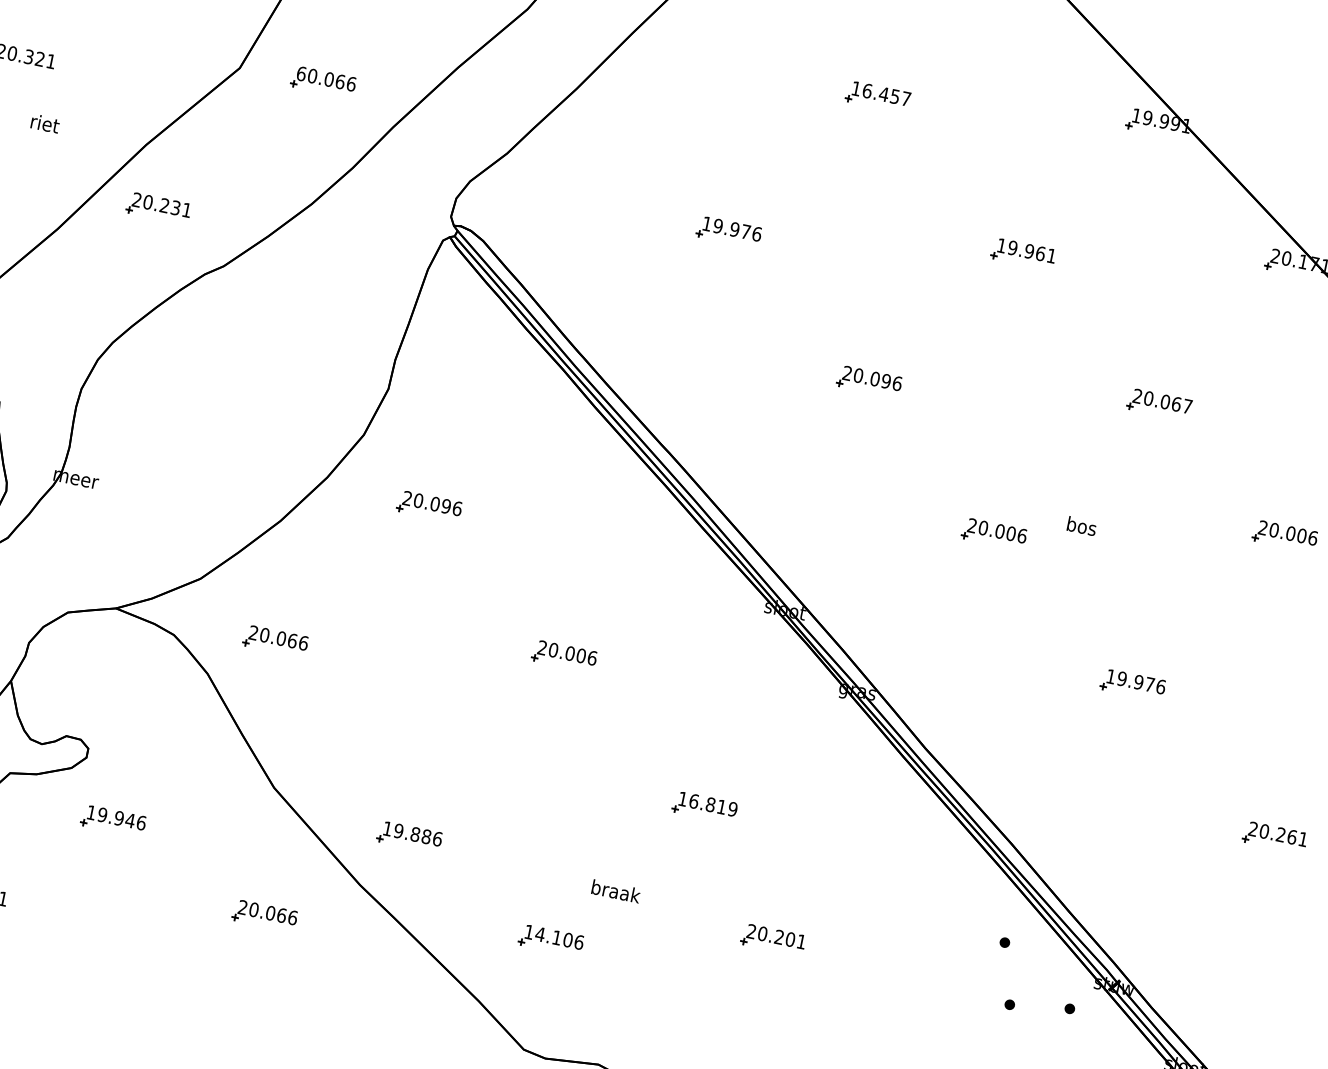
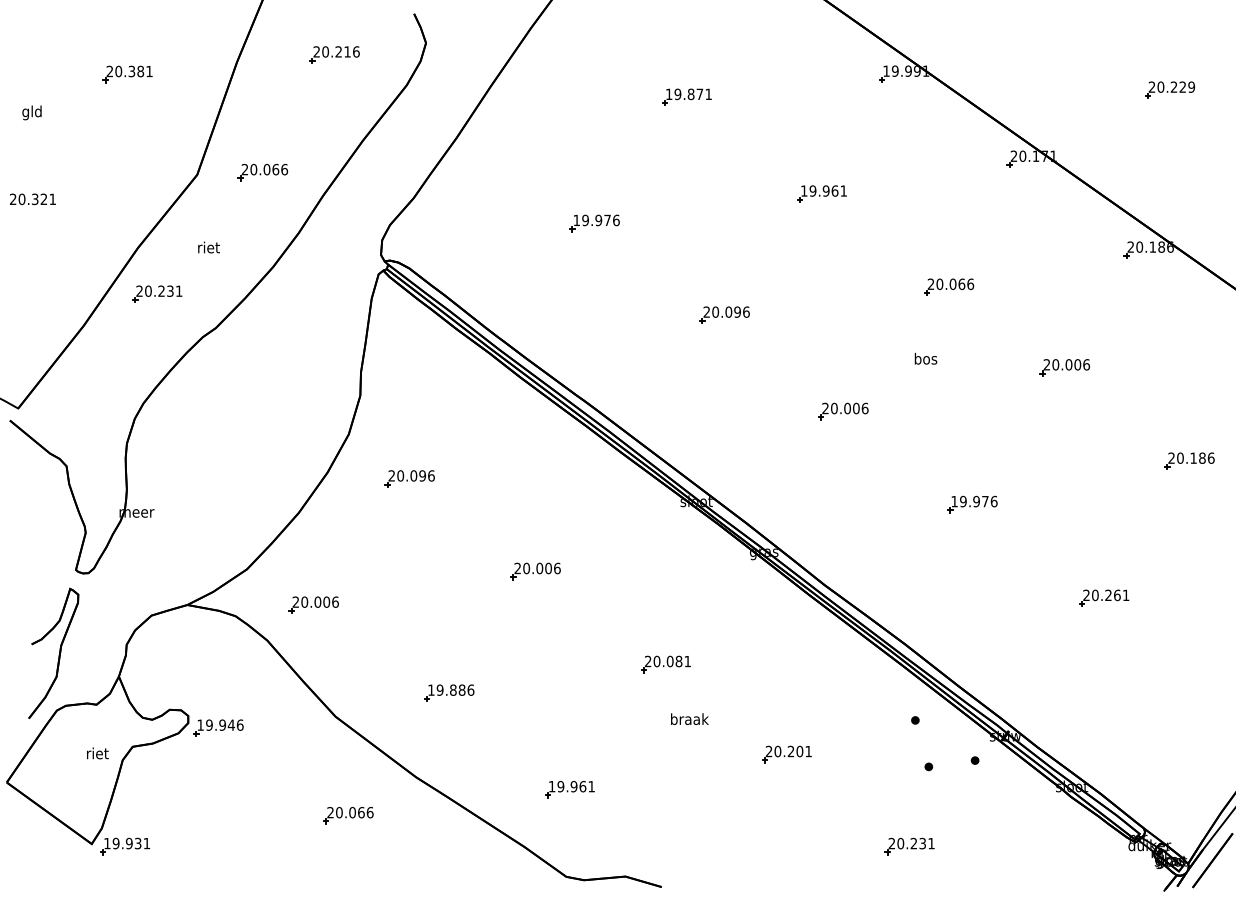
text: (300, 73) -> (244, 169), 60.066 -> 20.066
text: (885, 94) -> (692, 94), 16.457 -> 19.871
text: (44, 123) -> (208, 247), moved
text: (1187, 405) -> (970, 283), 20.067 -> 20.066
text: (1081, 525) -> (925, 358), moved
text: (292, 640) -> (326, 601), 20.066 -> 20.006
text: (707, 804) -> (667, 661), 16.819 -> 20.081
part: (113, 820) -> (218, 727), moved
part: (409, 836) -> (449, 692), moved
text: (615, 890) -> (689, 718), moved
text: (560, 938) -> (576, 786), 14.106 -> 19.961
part: (772, 939) -> (786, 754), moved

